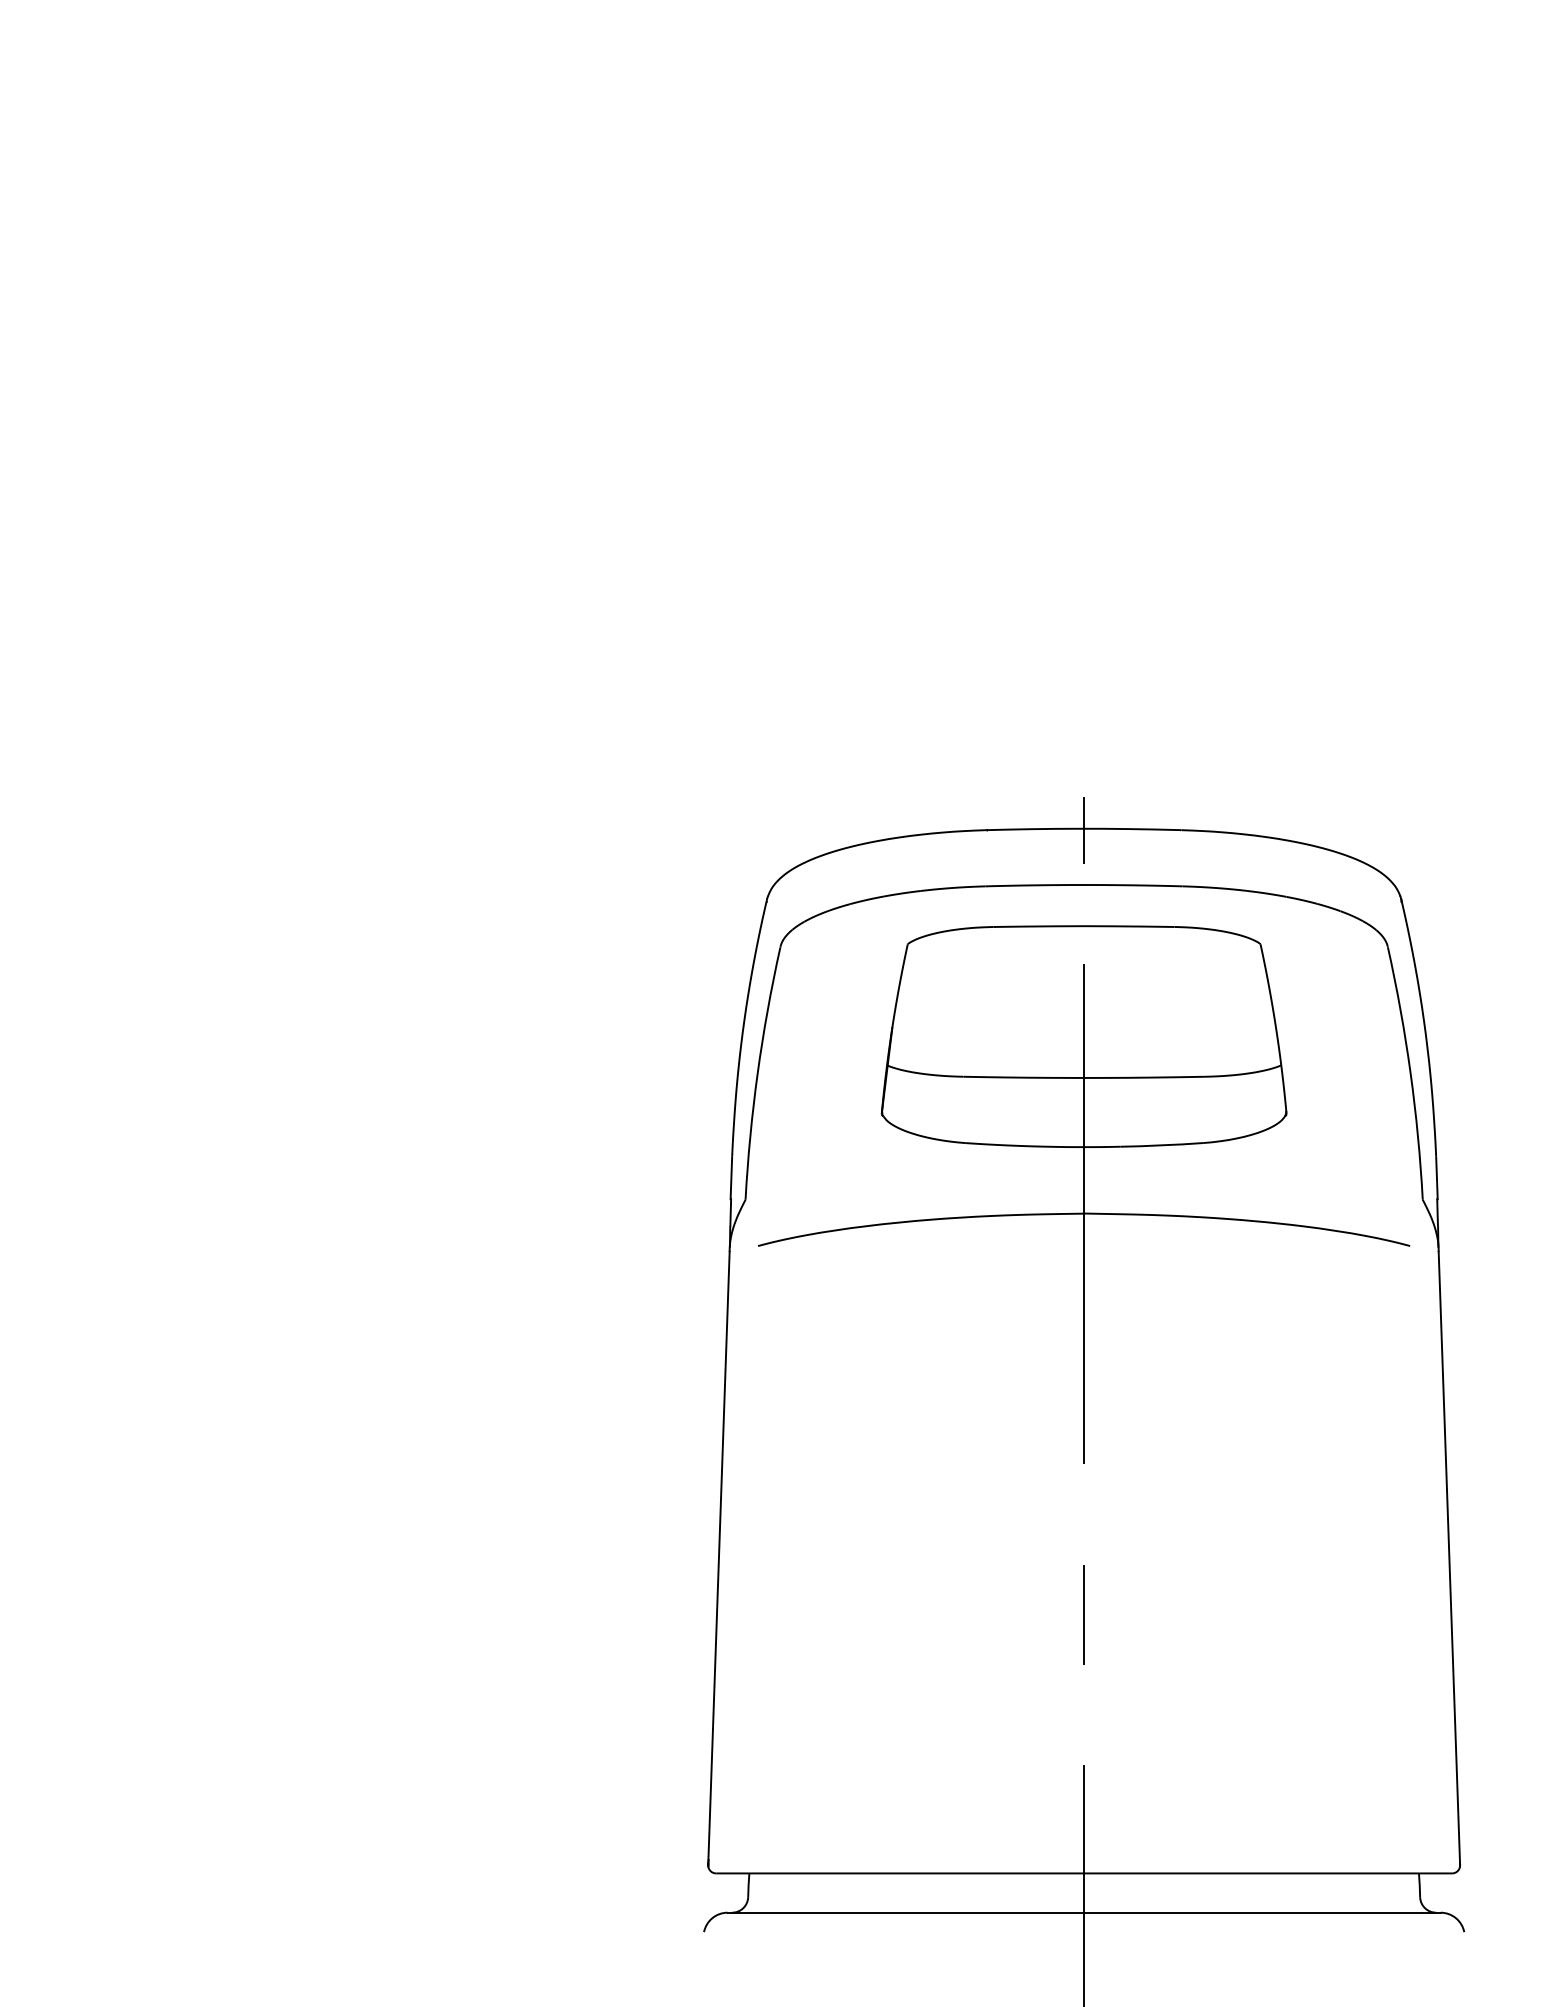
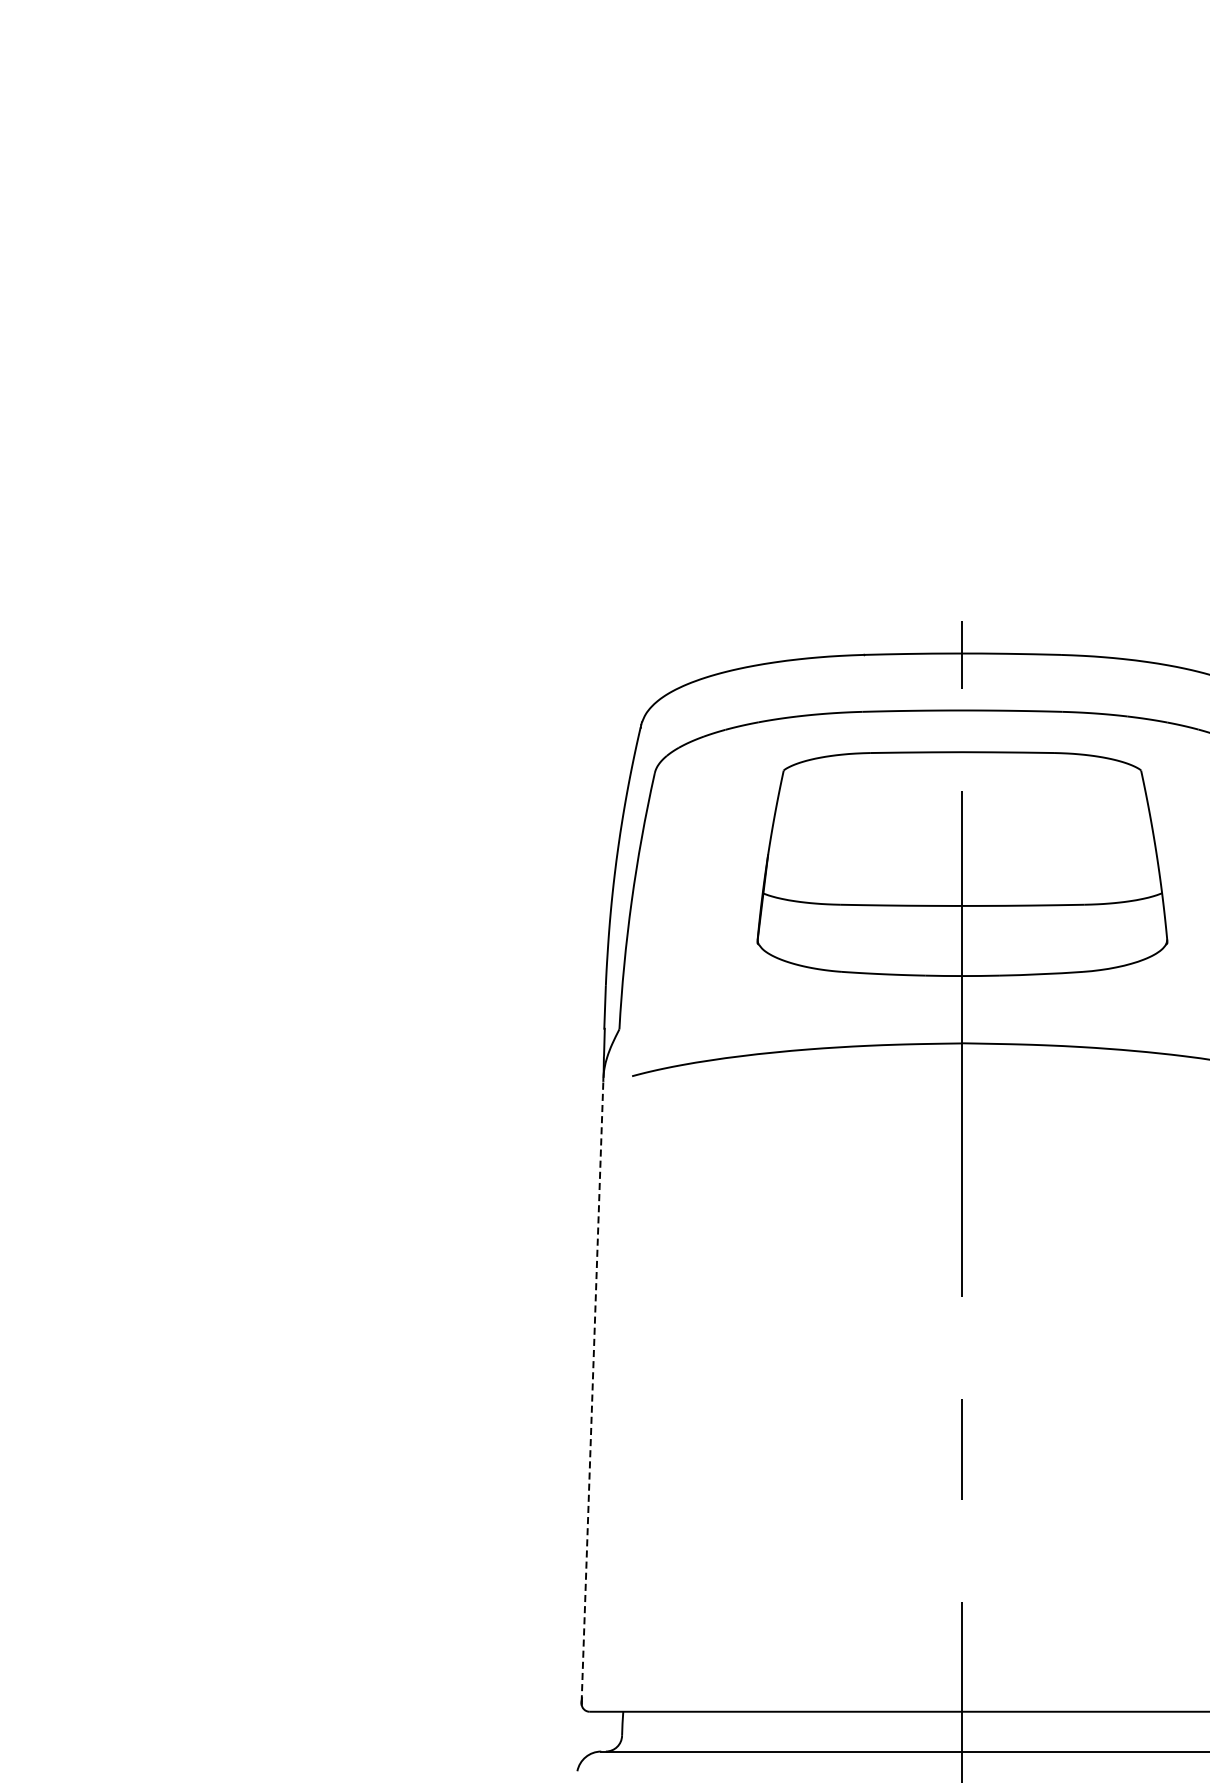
line: (718, 1557) -> (592, 1391), solid -> dashed

